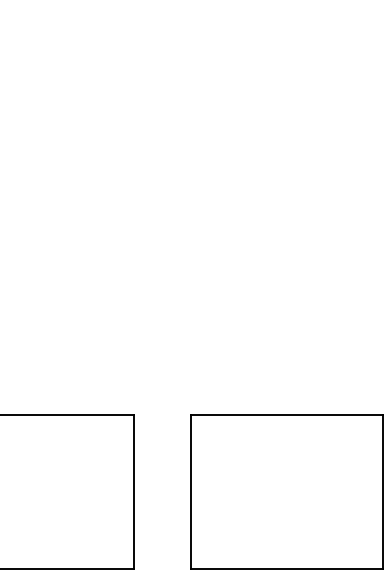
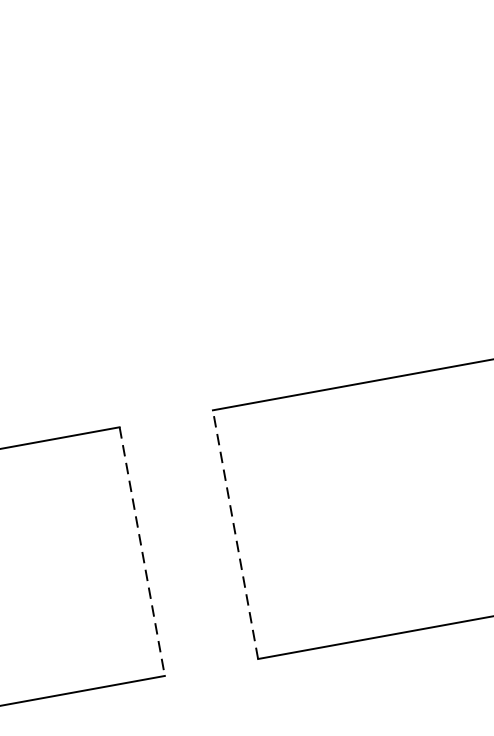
line: (133, 492) -> (141, 552), solid -> dashed
line: (191, 492) -> (235, 535), solid -> dashed

